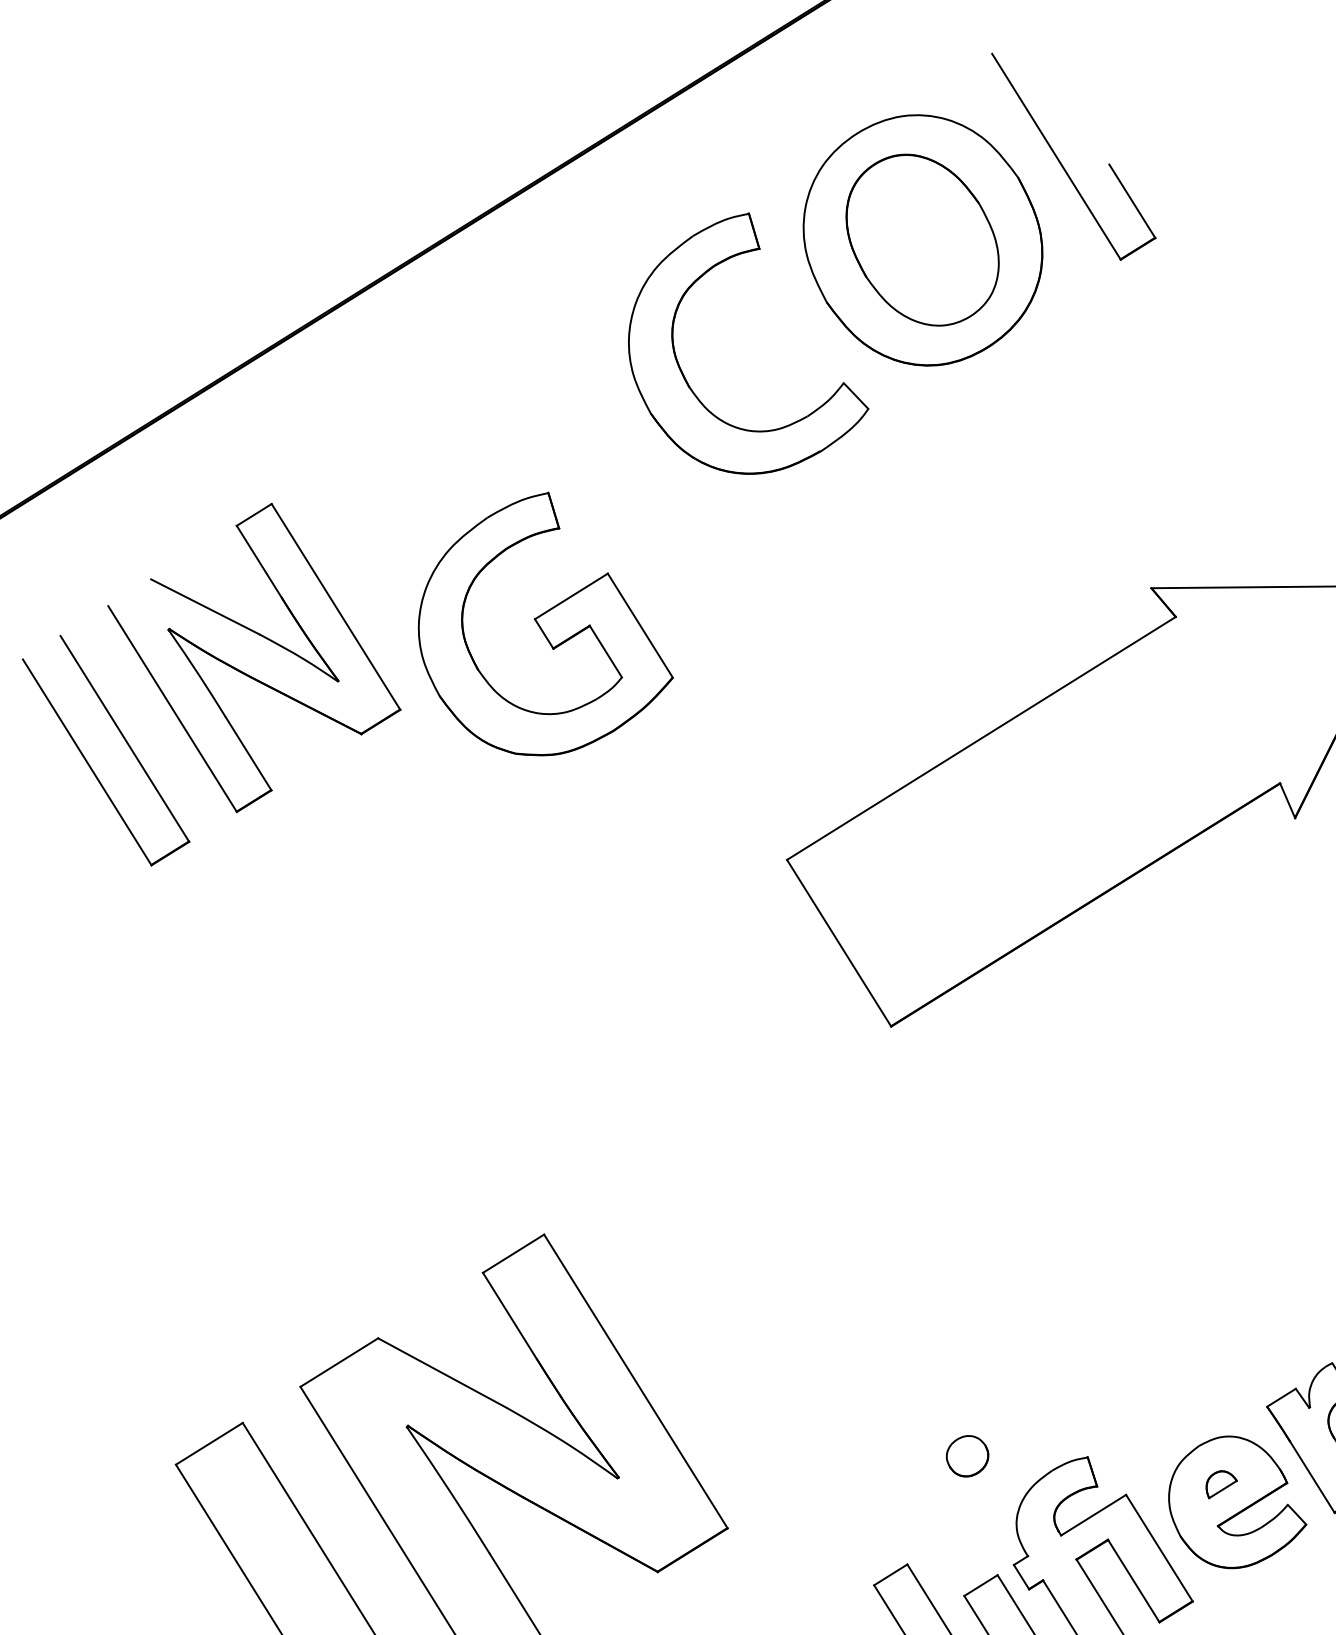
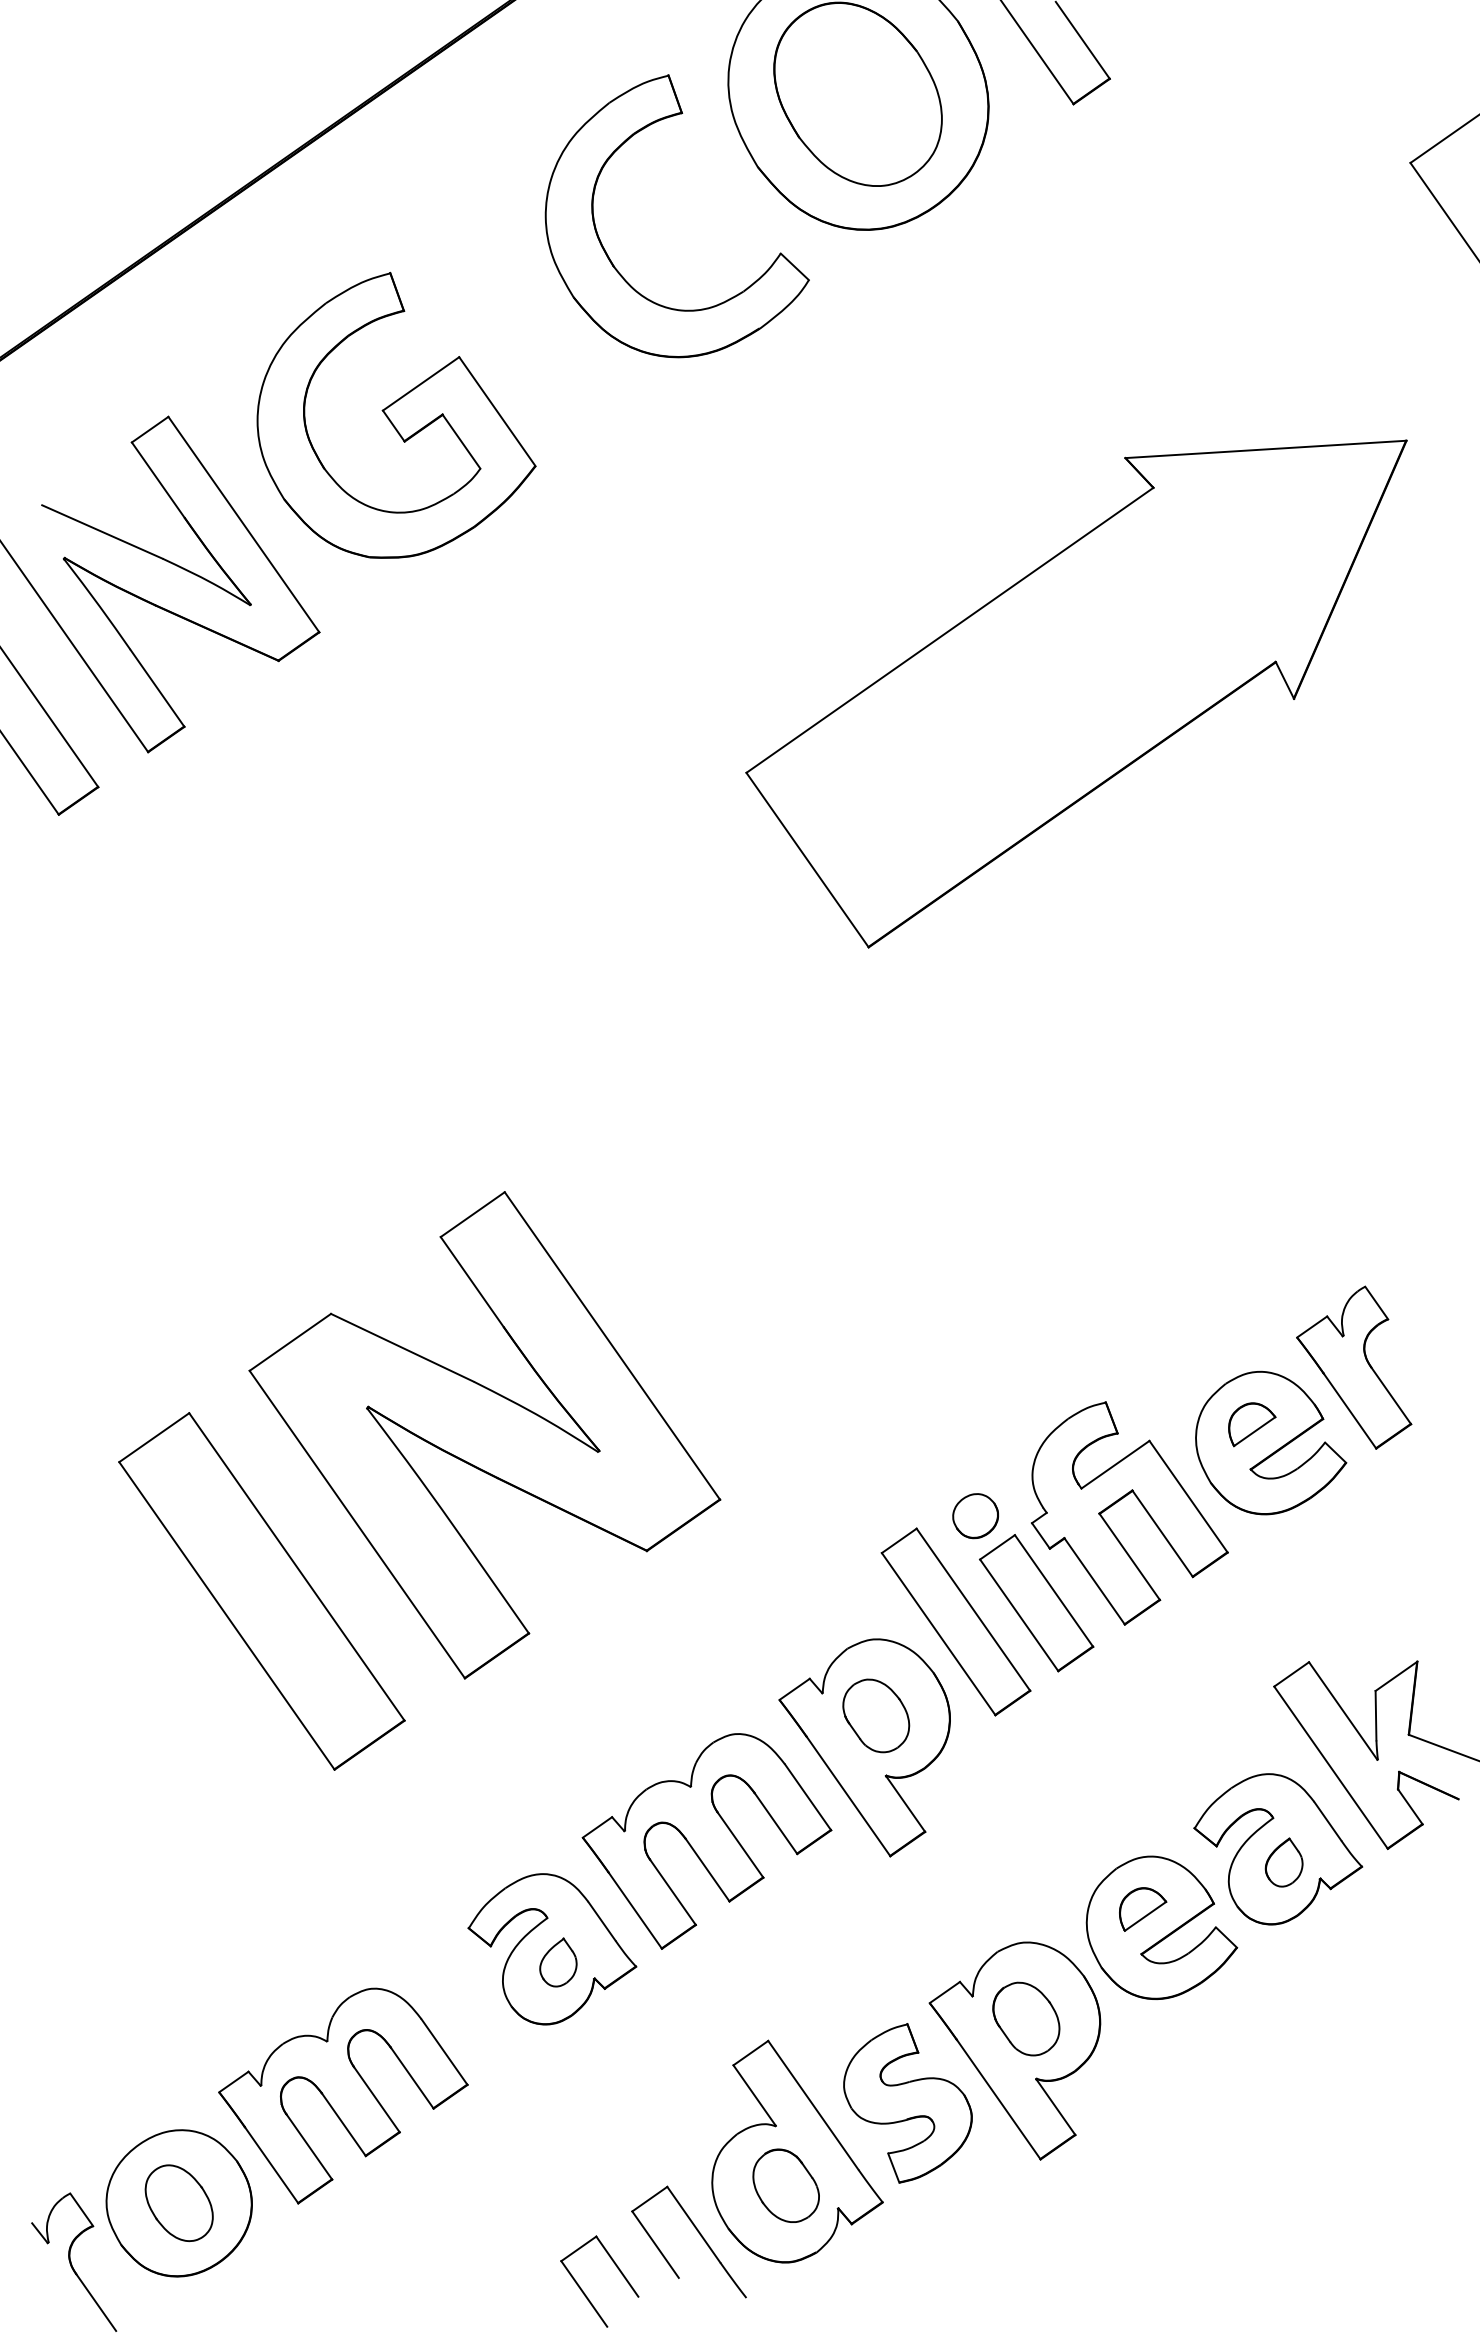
part: (547, 623) -> (396, 414), moved
part: (967, 1456) -> (975, 1516), moved
part: (1221, 1484) -> (1252, 1424), size x1.43

